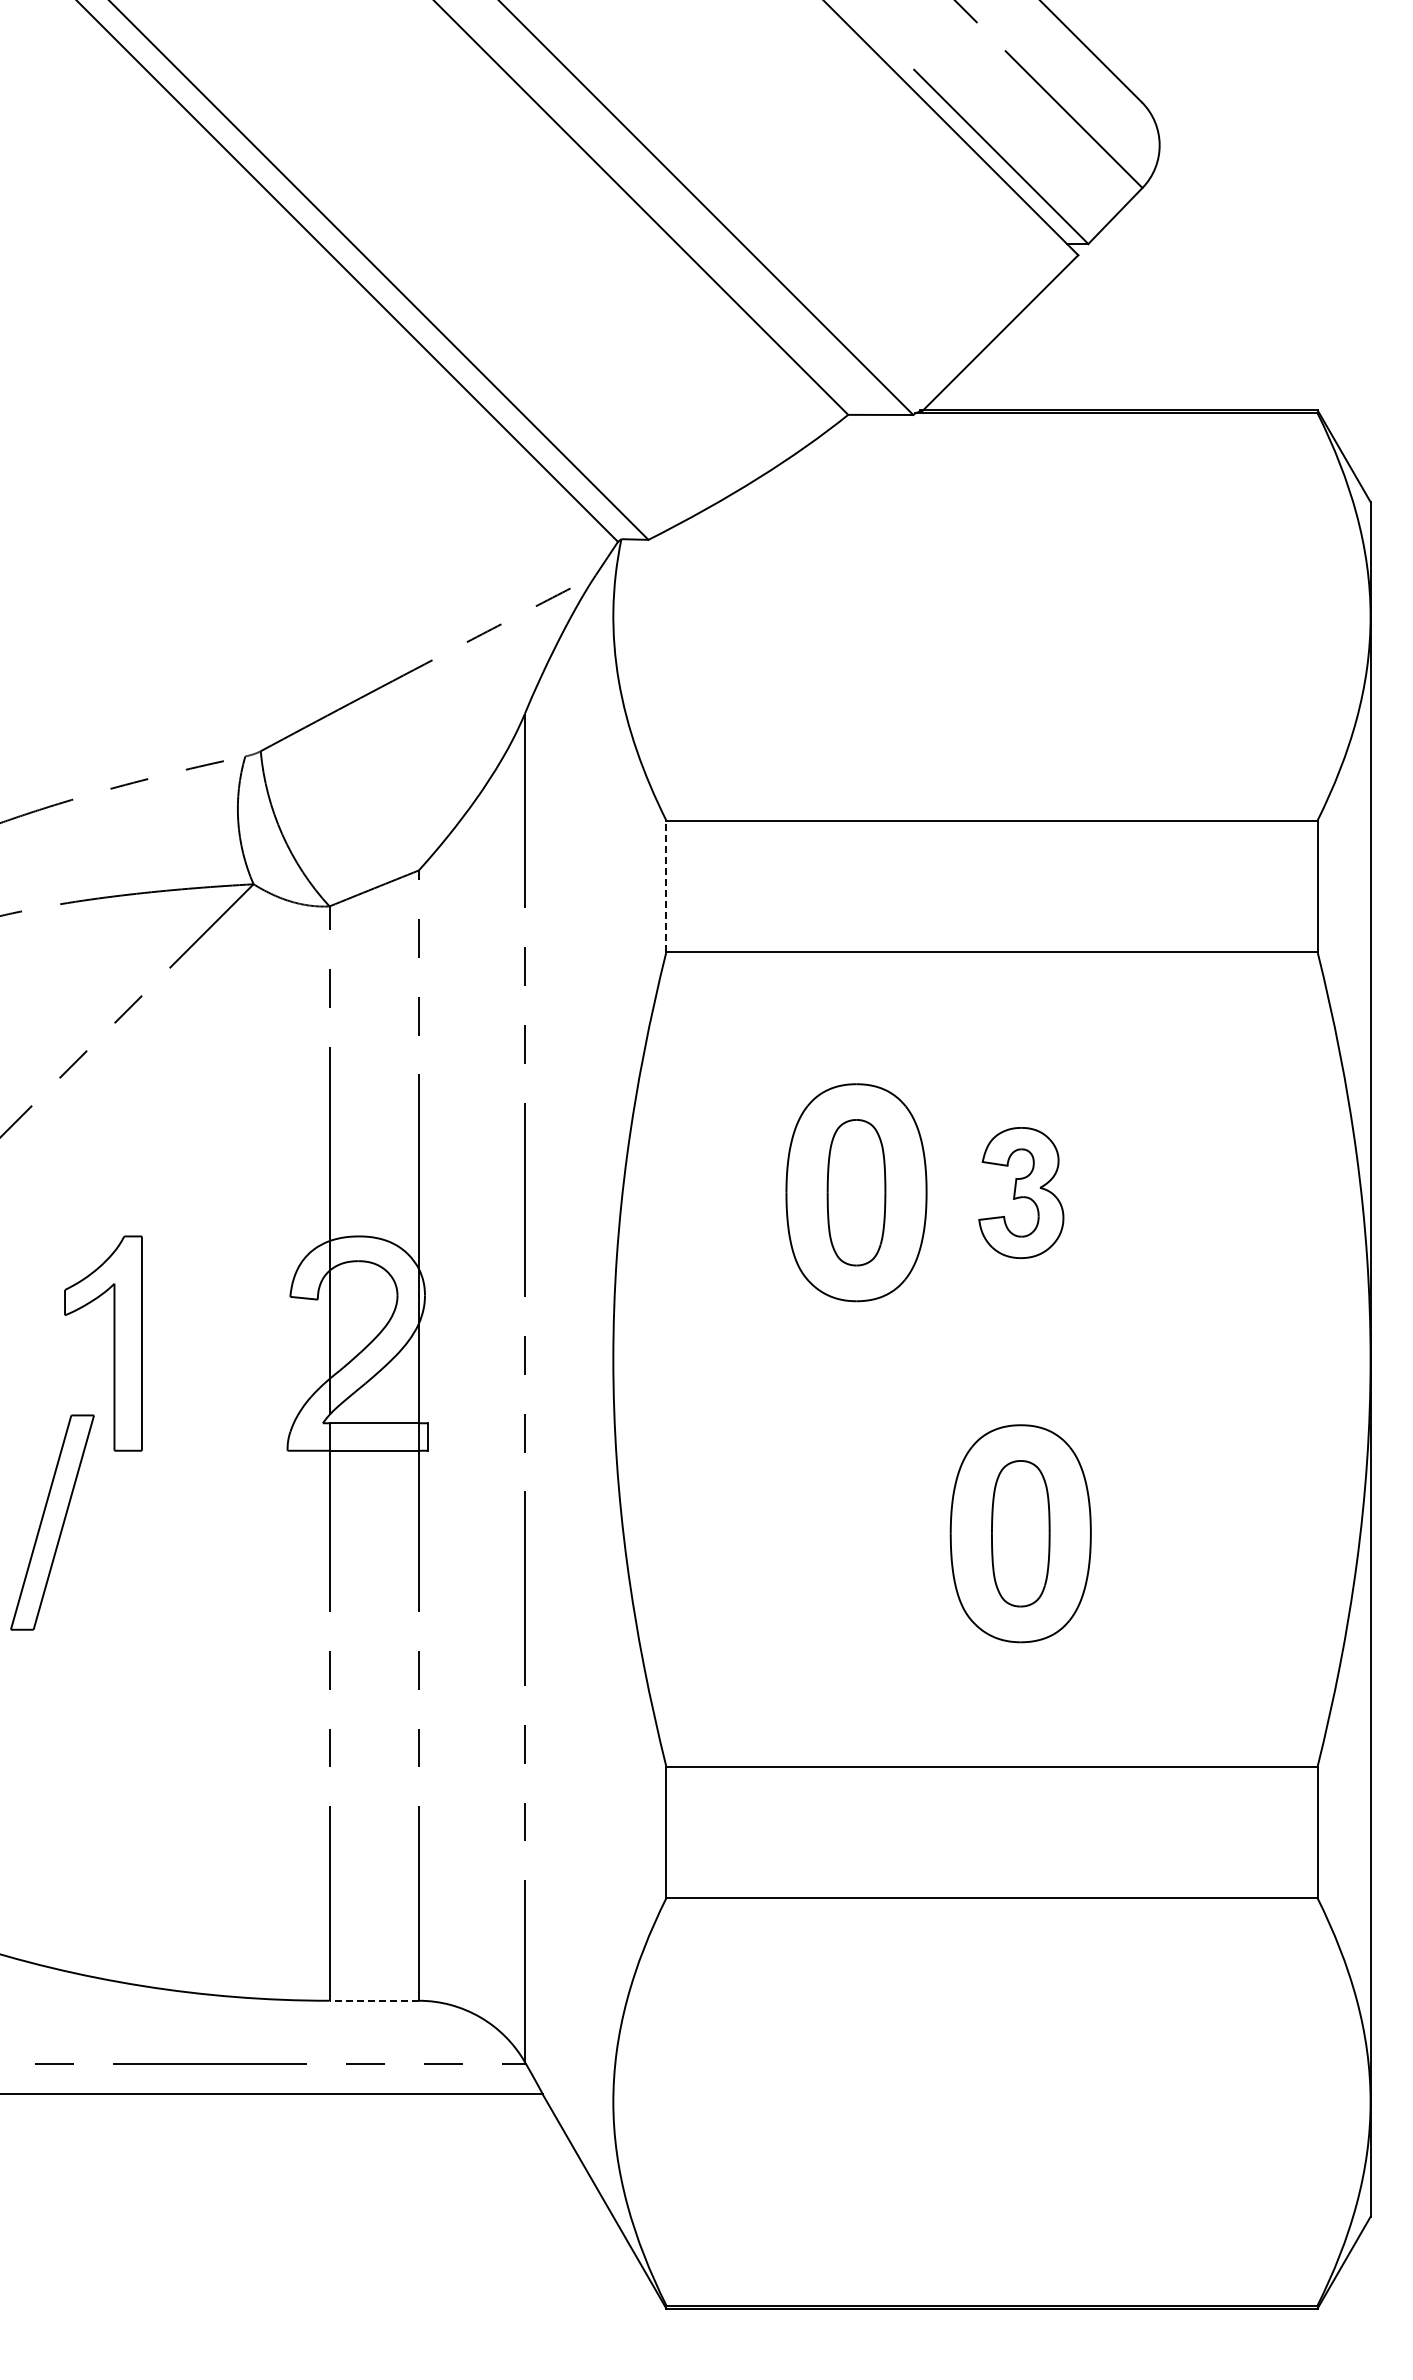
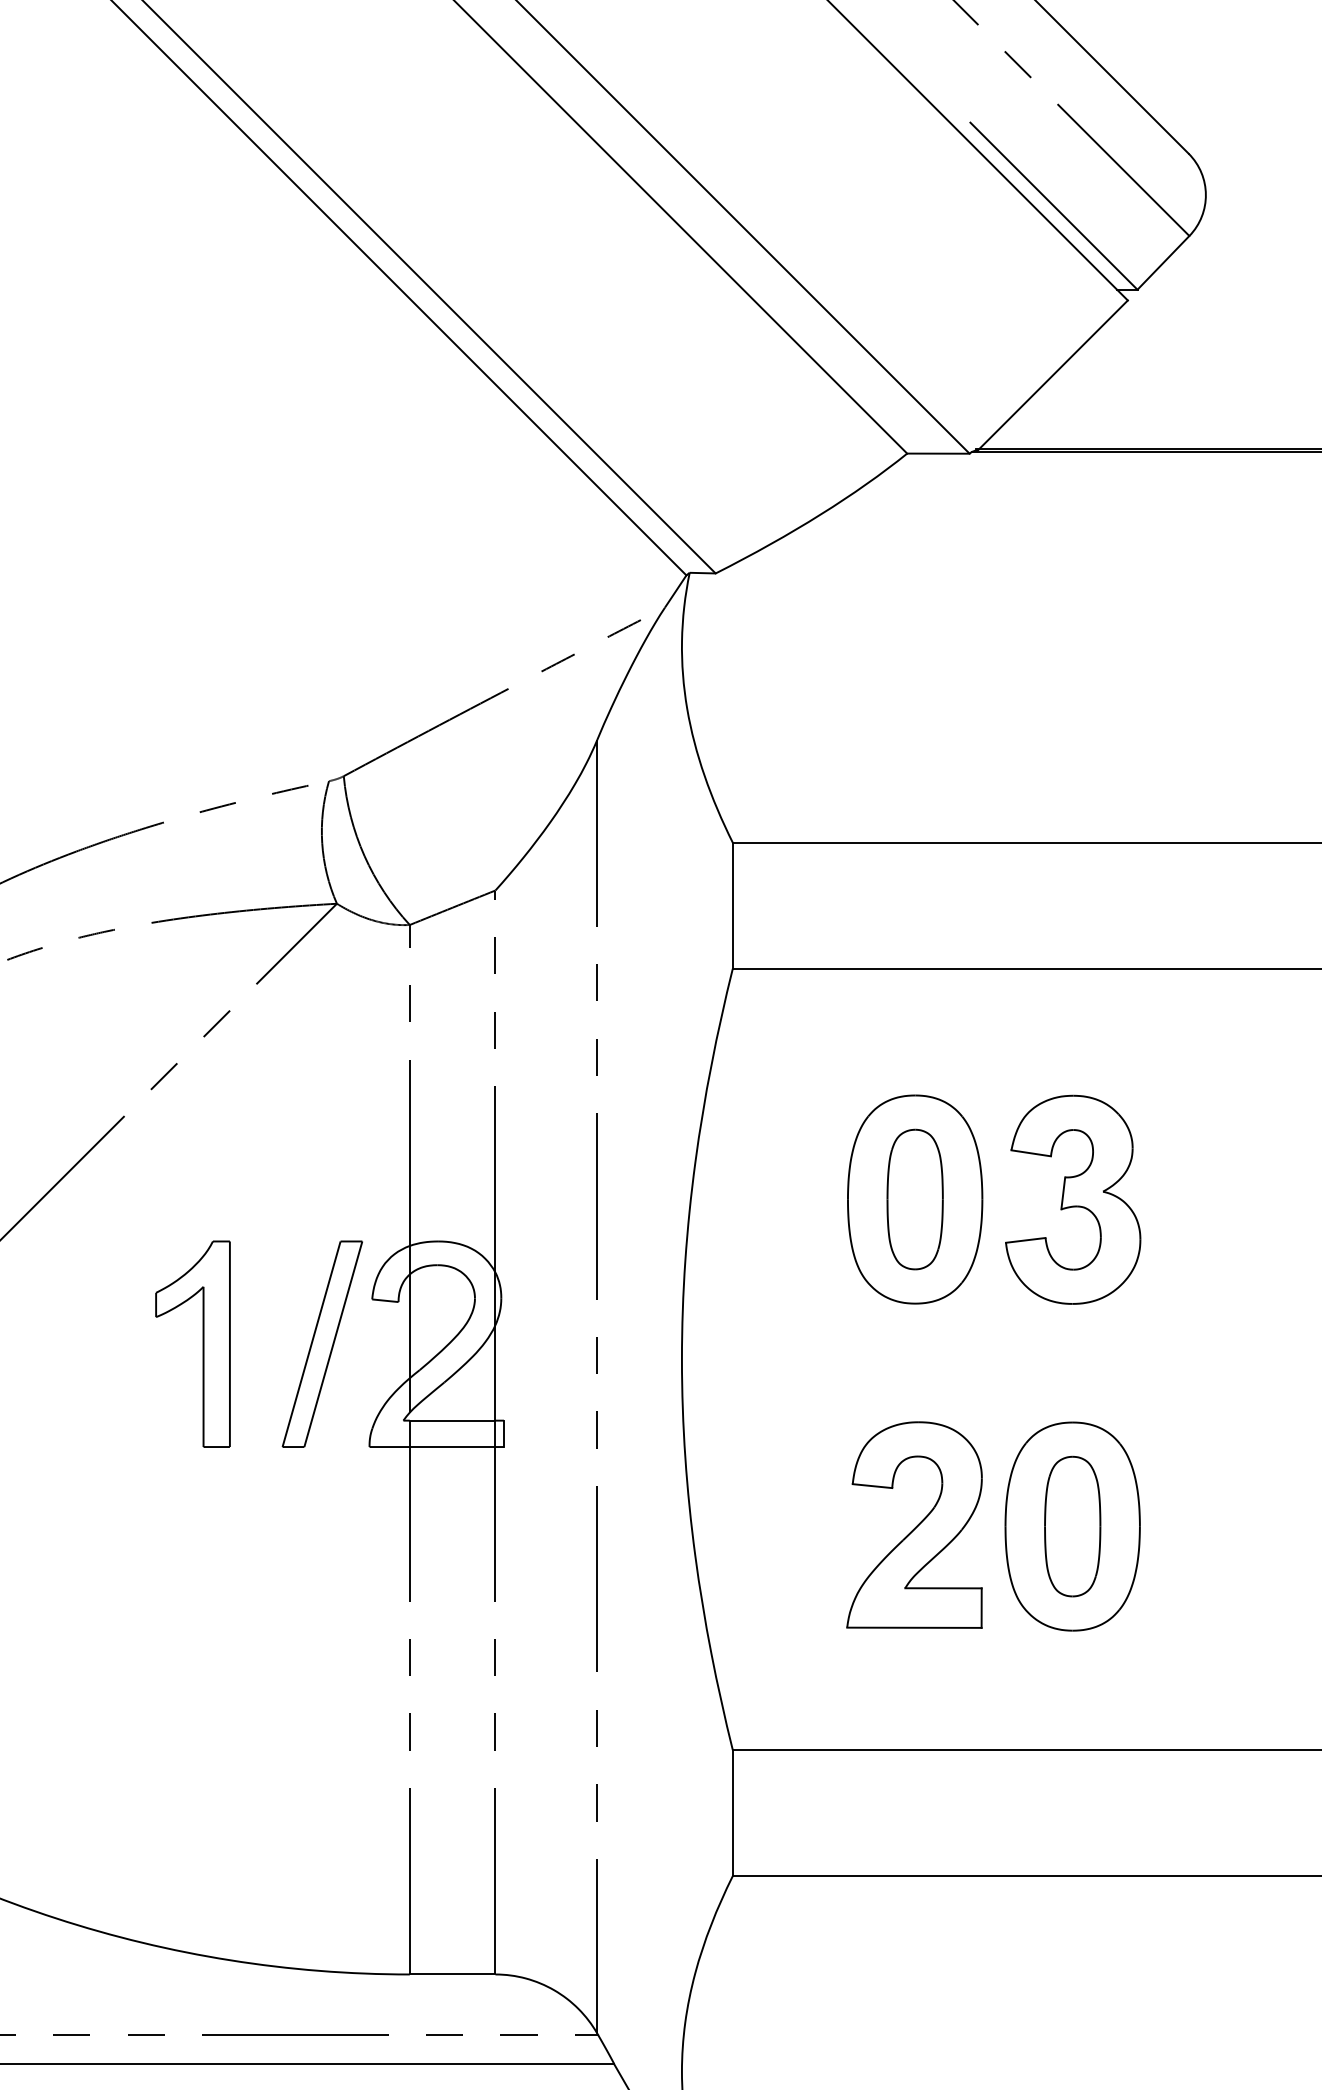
line: (666, 886) -> (732, 905), dashed -> solid
part: (1021, 1192) -> (1073, 1199), size x1.67
part: (52, 1522) -> (322, 1344), moved
part: (855, 1532) -> (914, 1525), added
line: (374, 2000) -> (452, 1974), dashed -> solid

